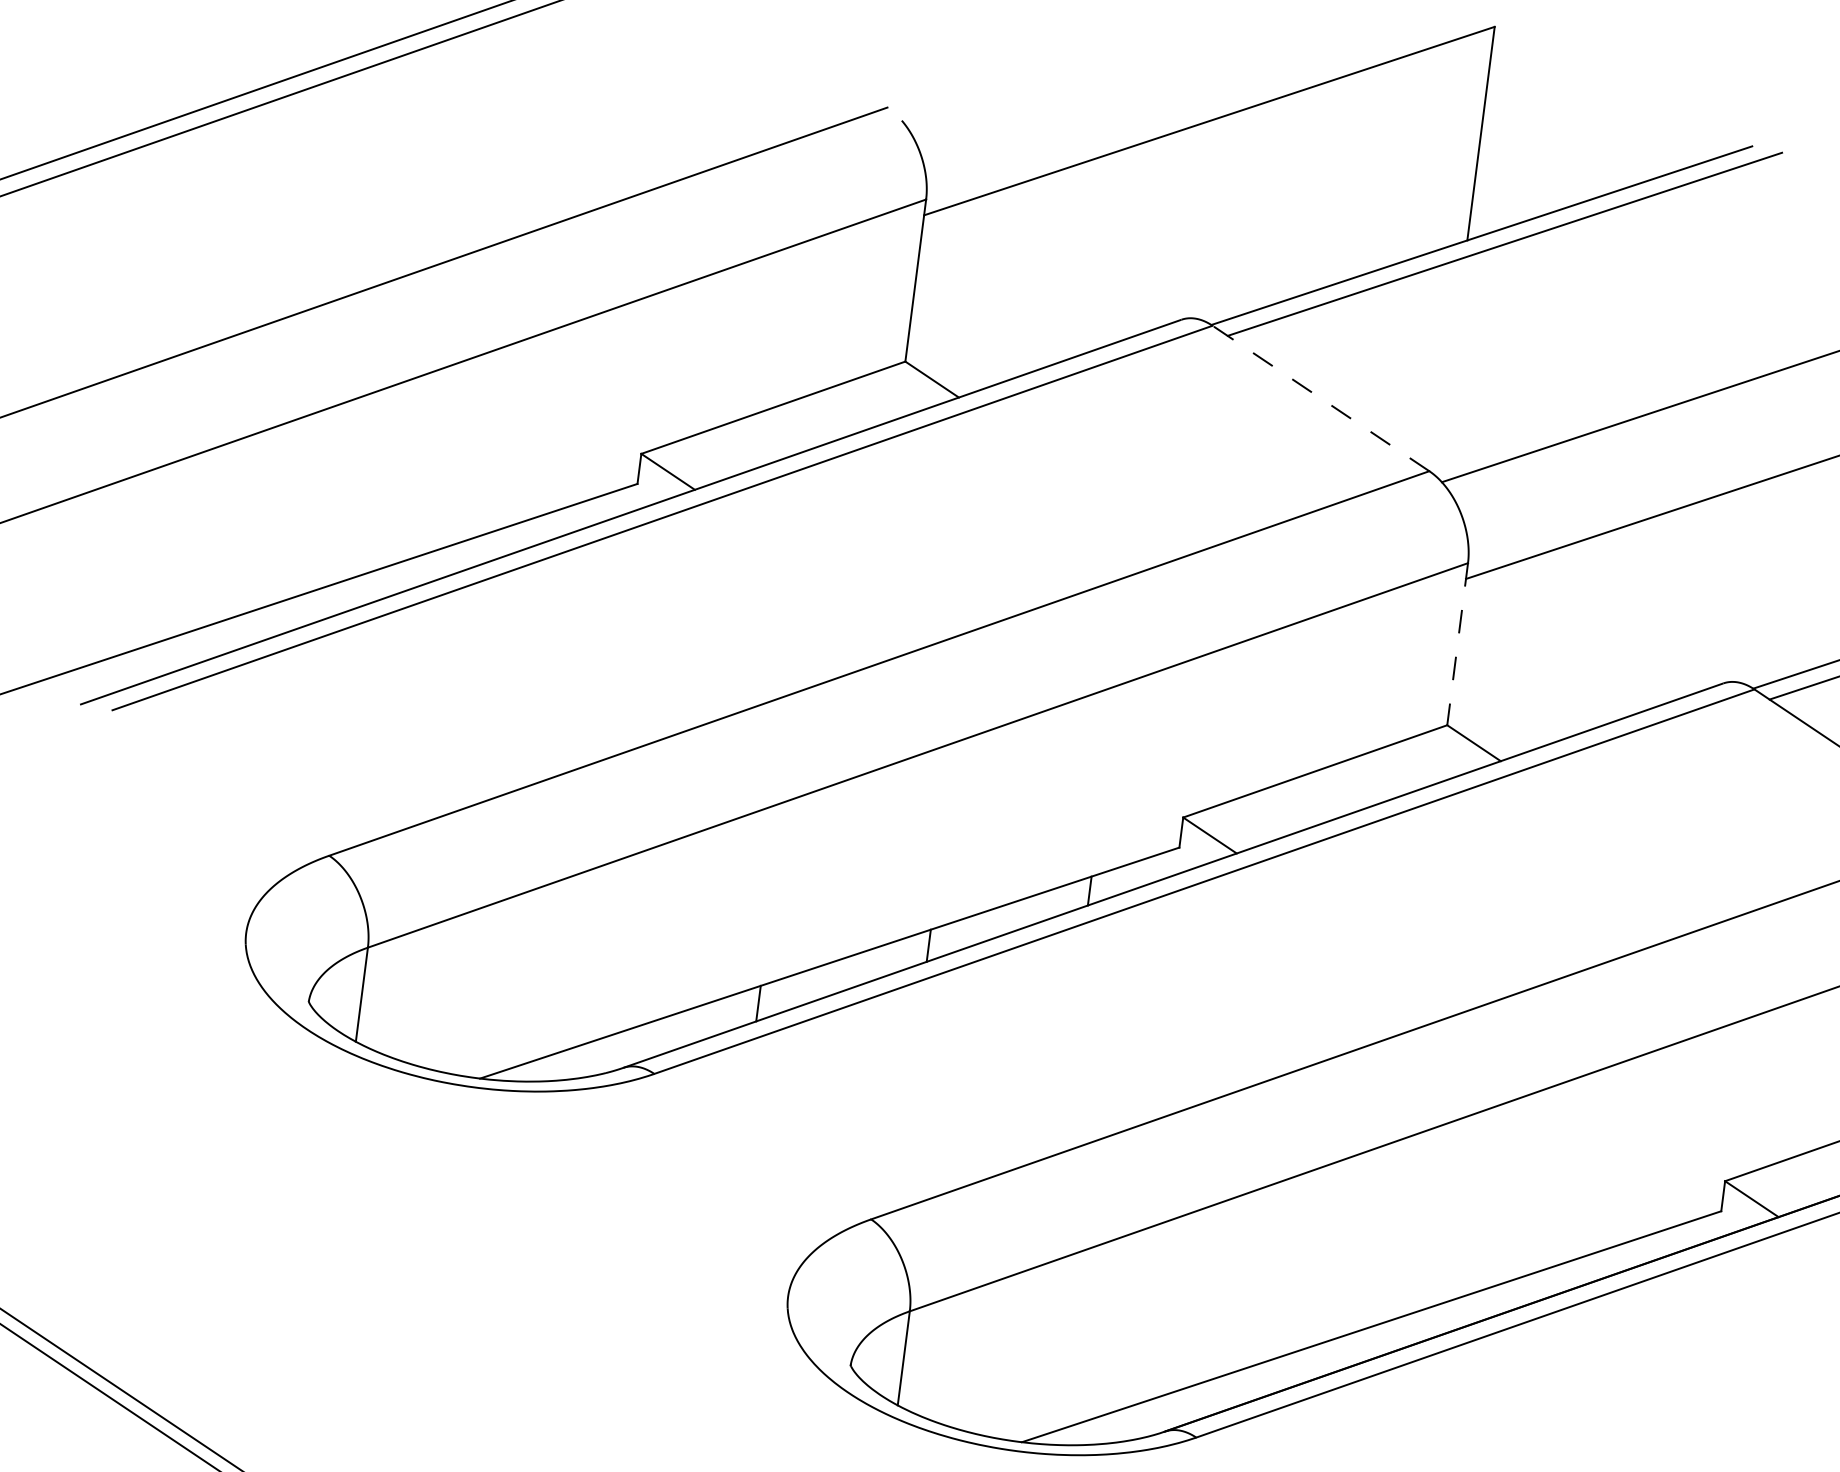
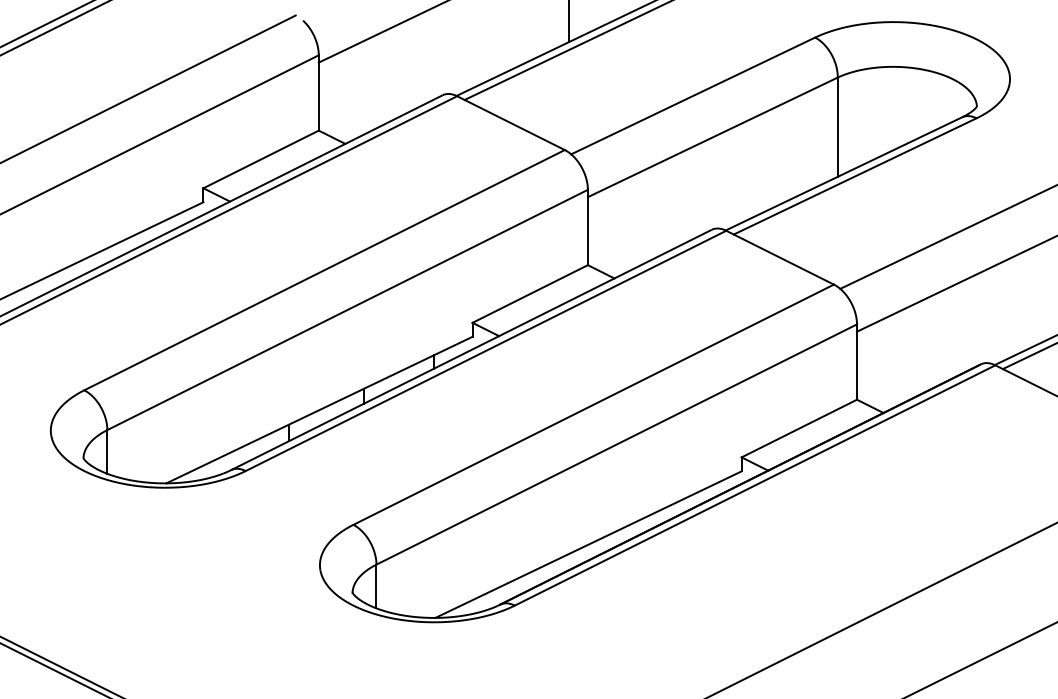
line: (1320, 396) -> (510, 122), dashed -> solid
line: (1456, 644) -> (587, 227), dashed -> solid

